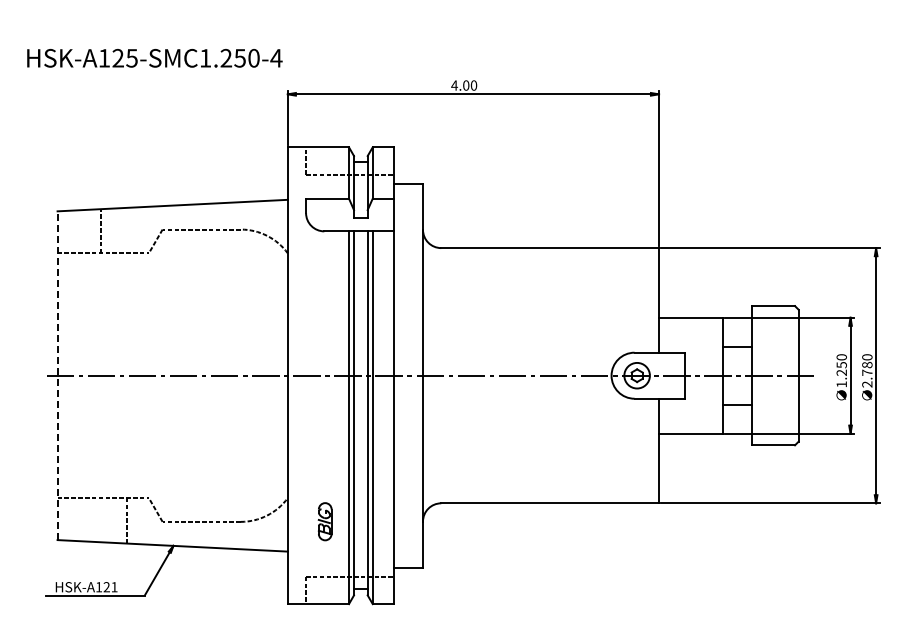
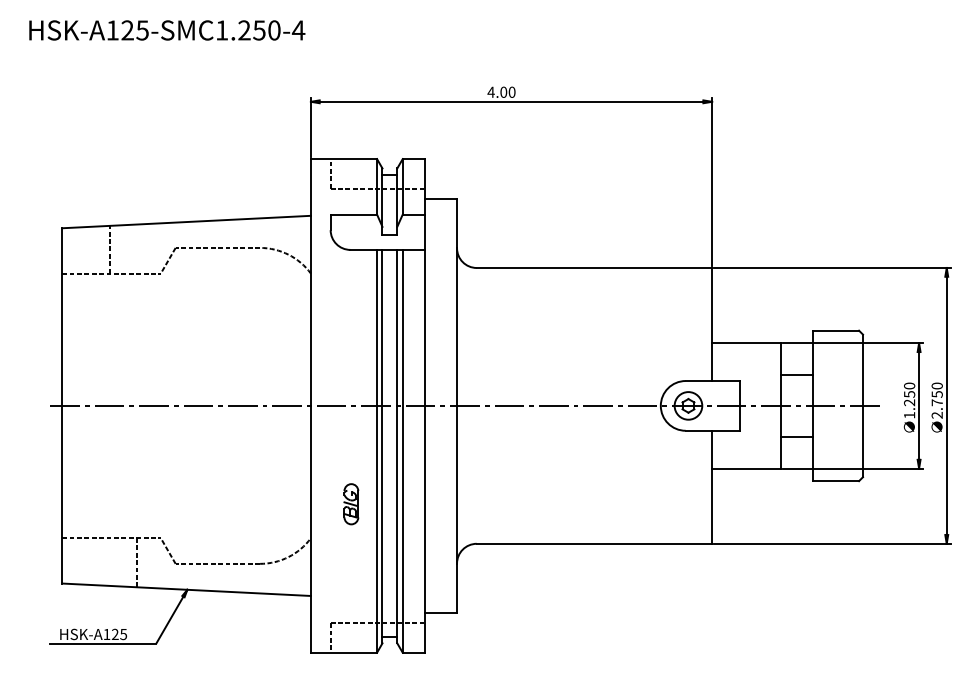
text: (154, 58) -> (166, 30), moved
text: (867, 365) -> (937, 394), 2.780 -> 2.750
line: (57, 375) -> (62, 405), dashed -> solid
part: (324, 521) -> (350, 504), moved
text: (114, 587) -> (123, 634), HSK-A121 -> HSK-A125

